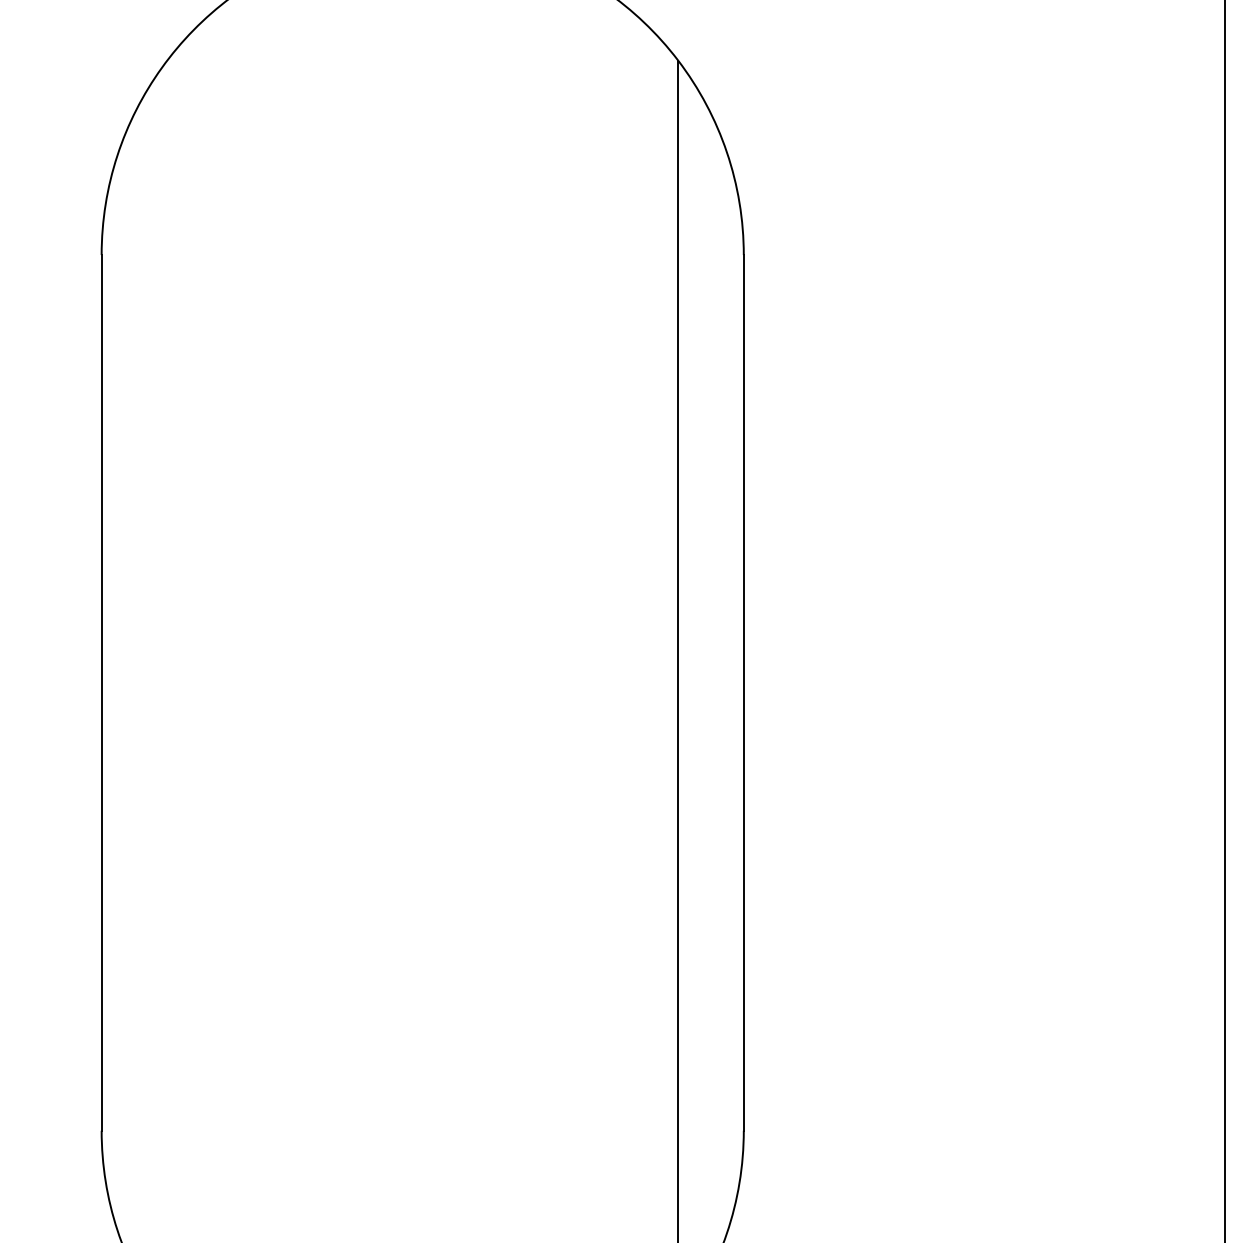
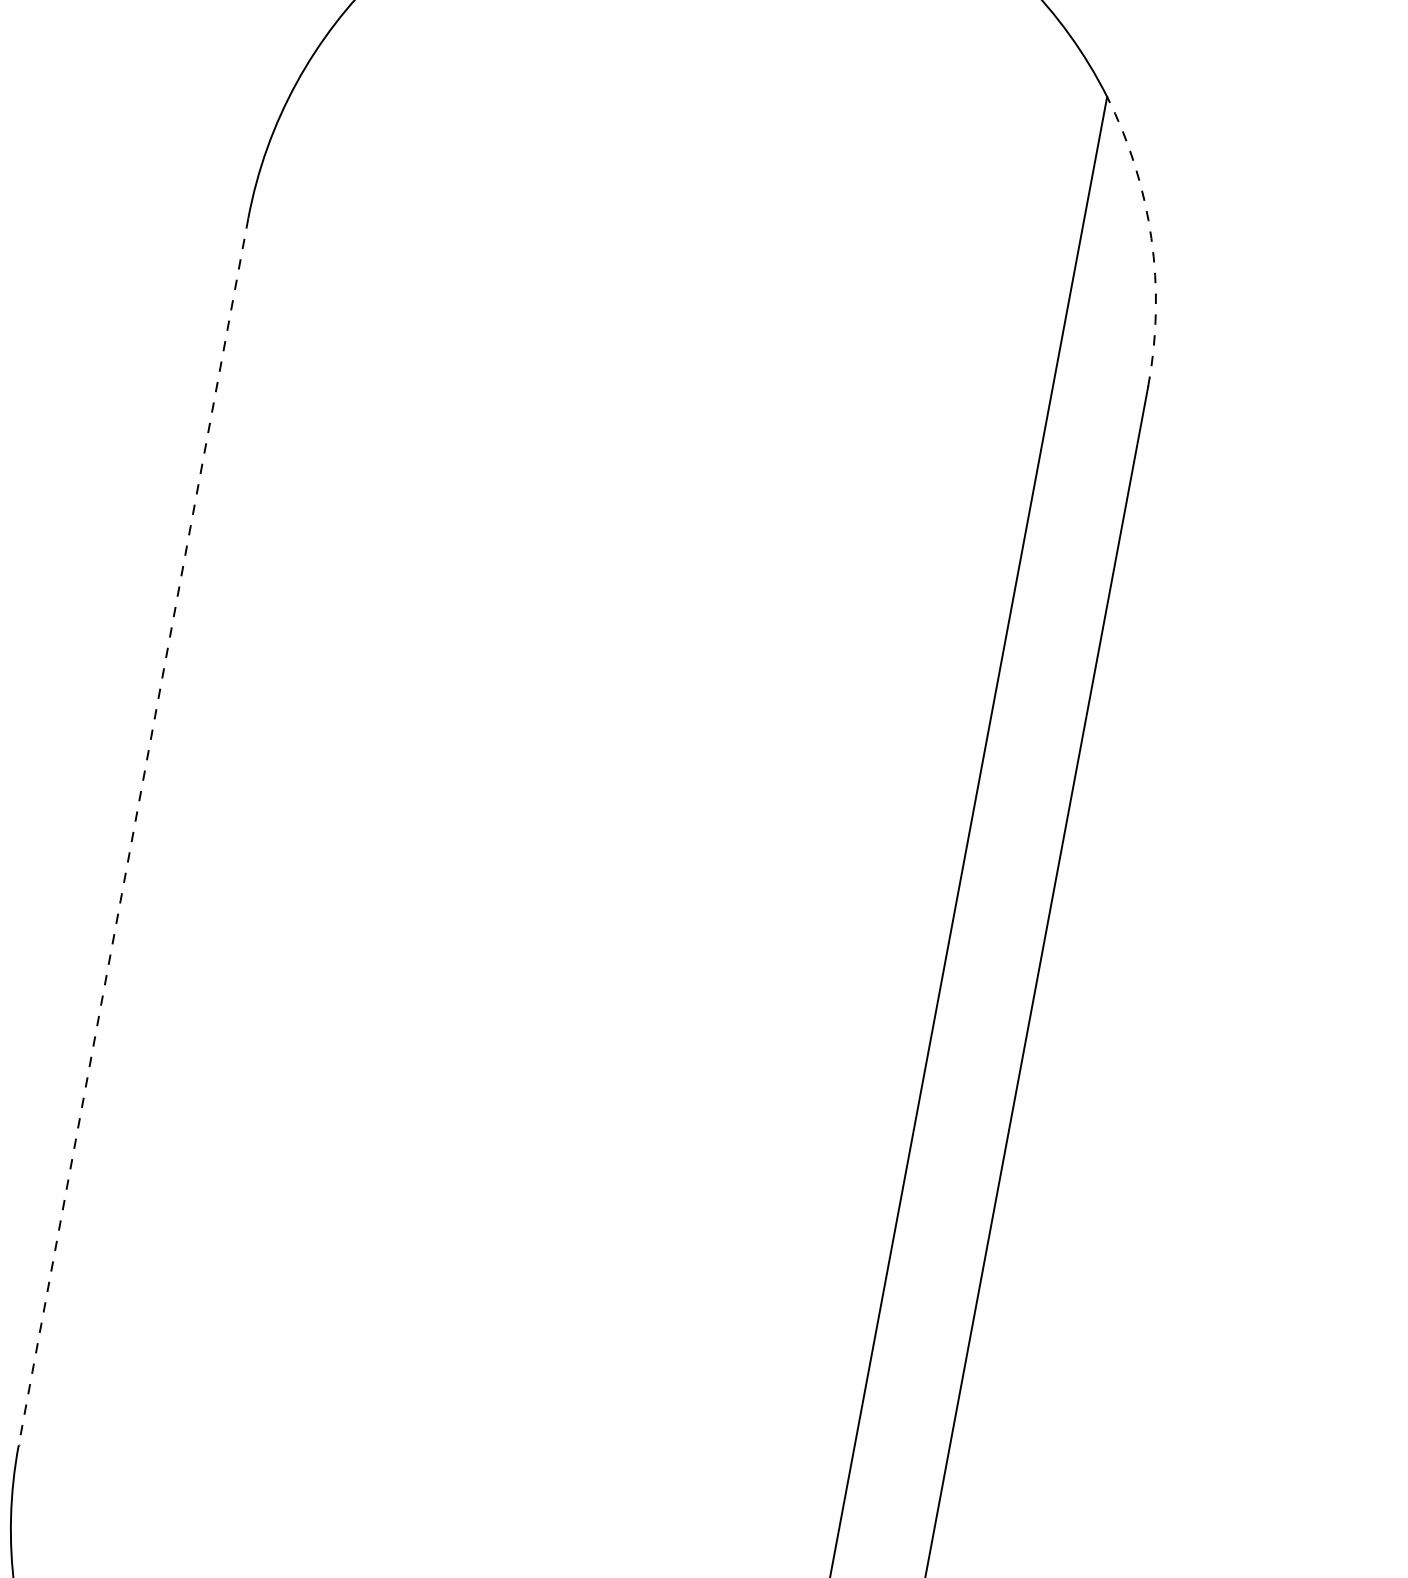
arc: (726, 152) -> (1150, 238), solid -> dashed
line: (101, 692) -> (133, 831), solid -> dashed

